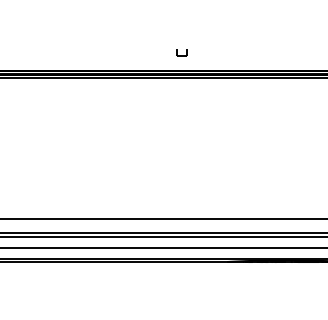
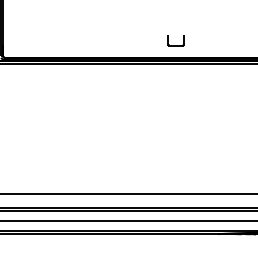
part: (181, 52) -> (175, 40), size x1.67

